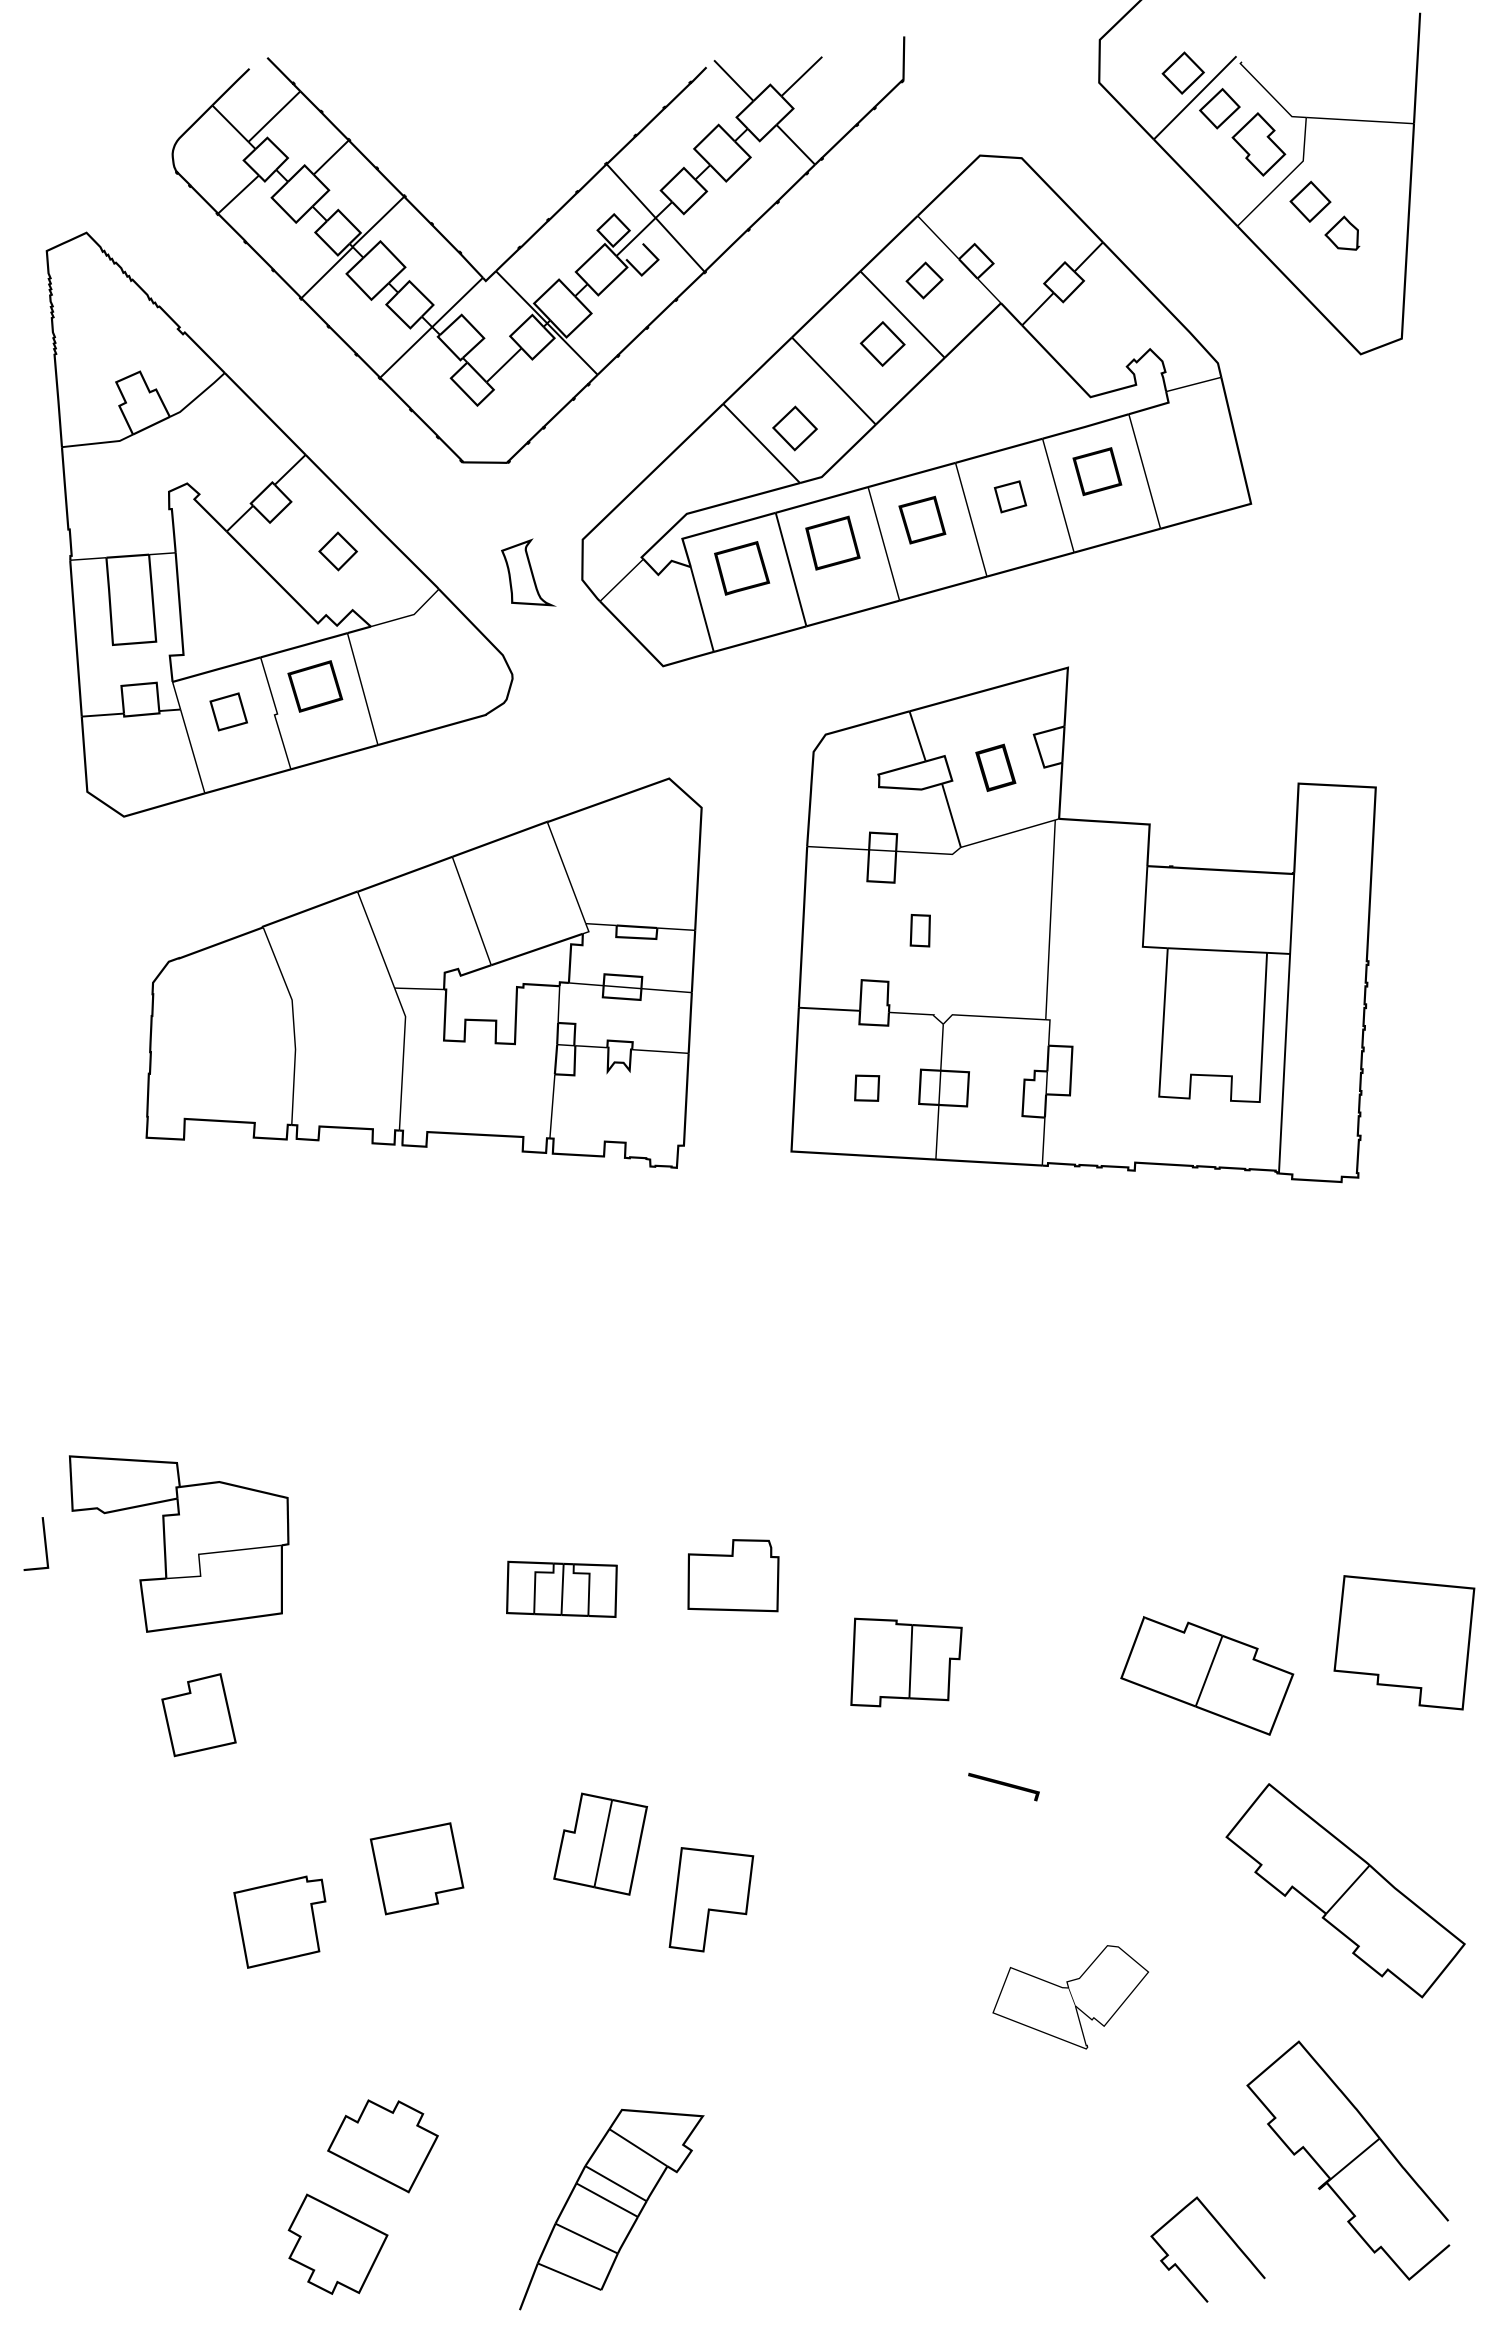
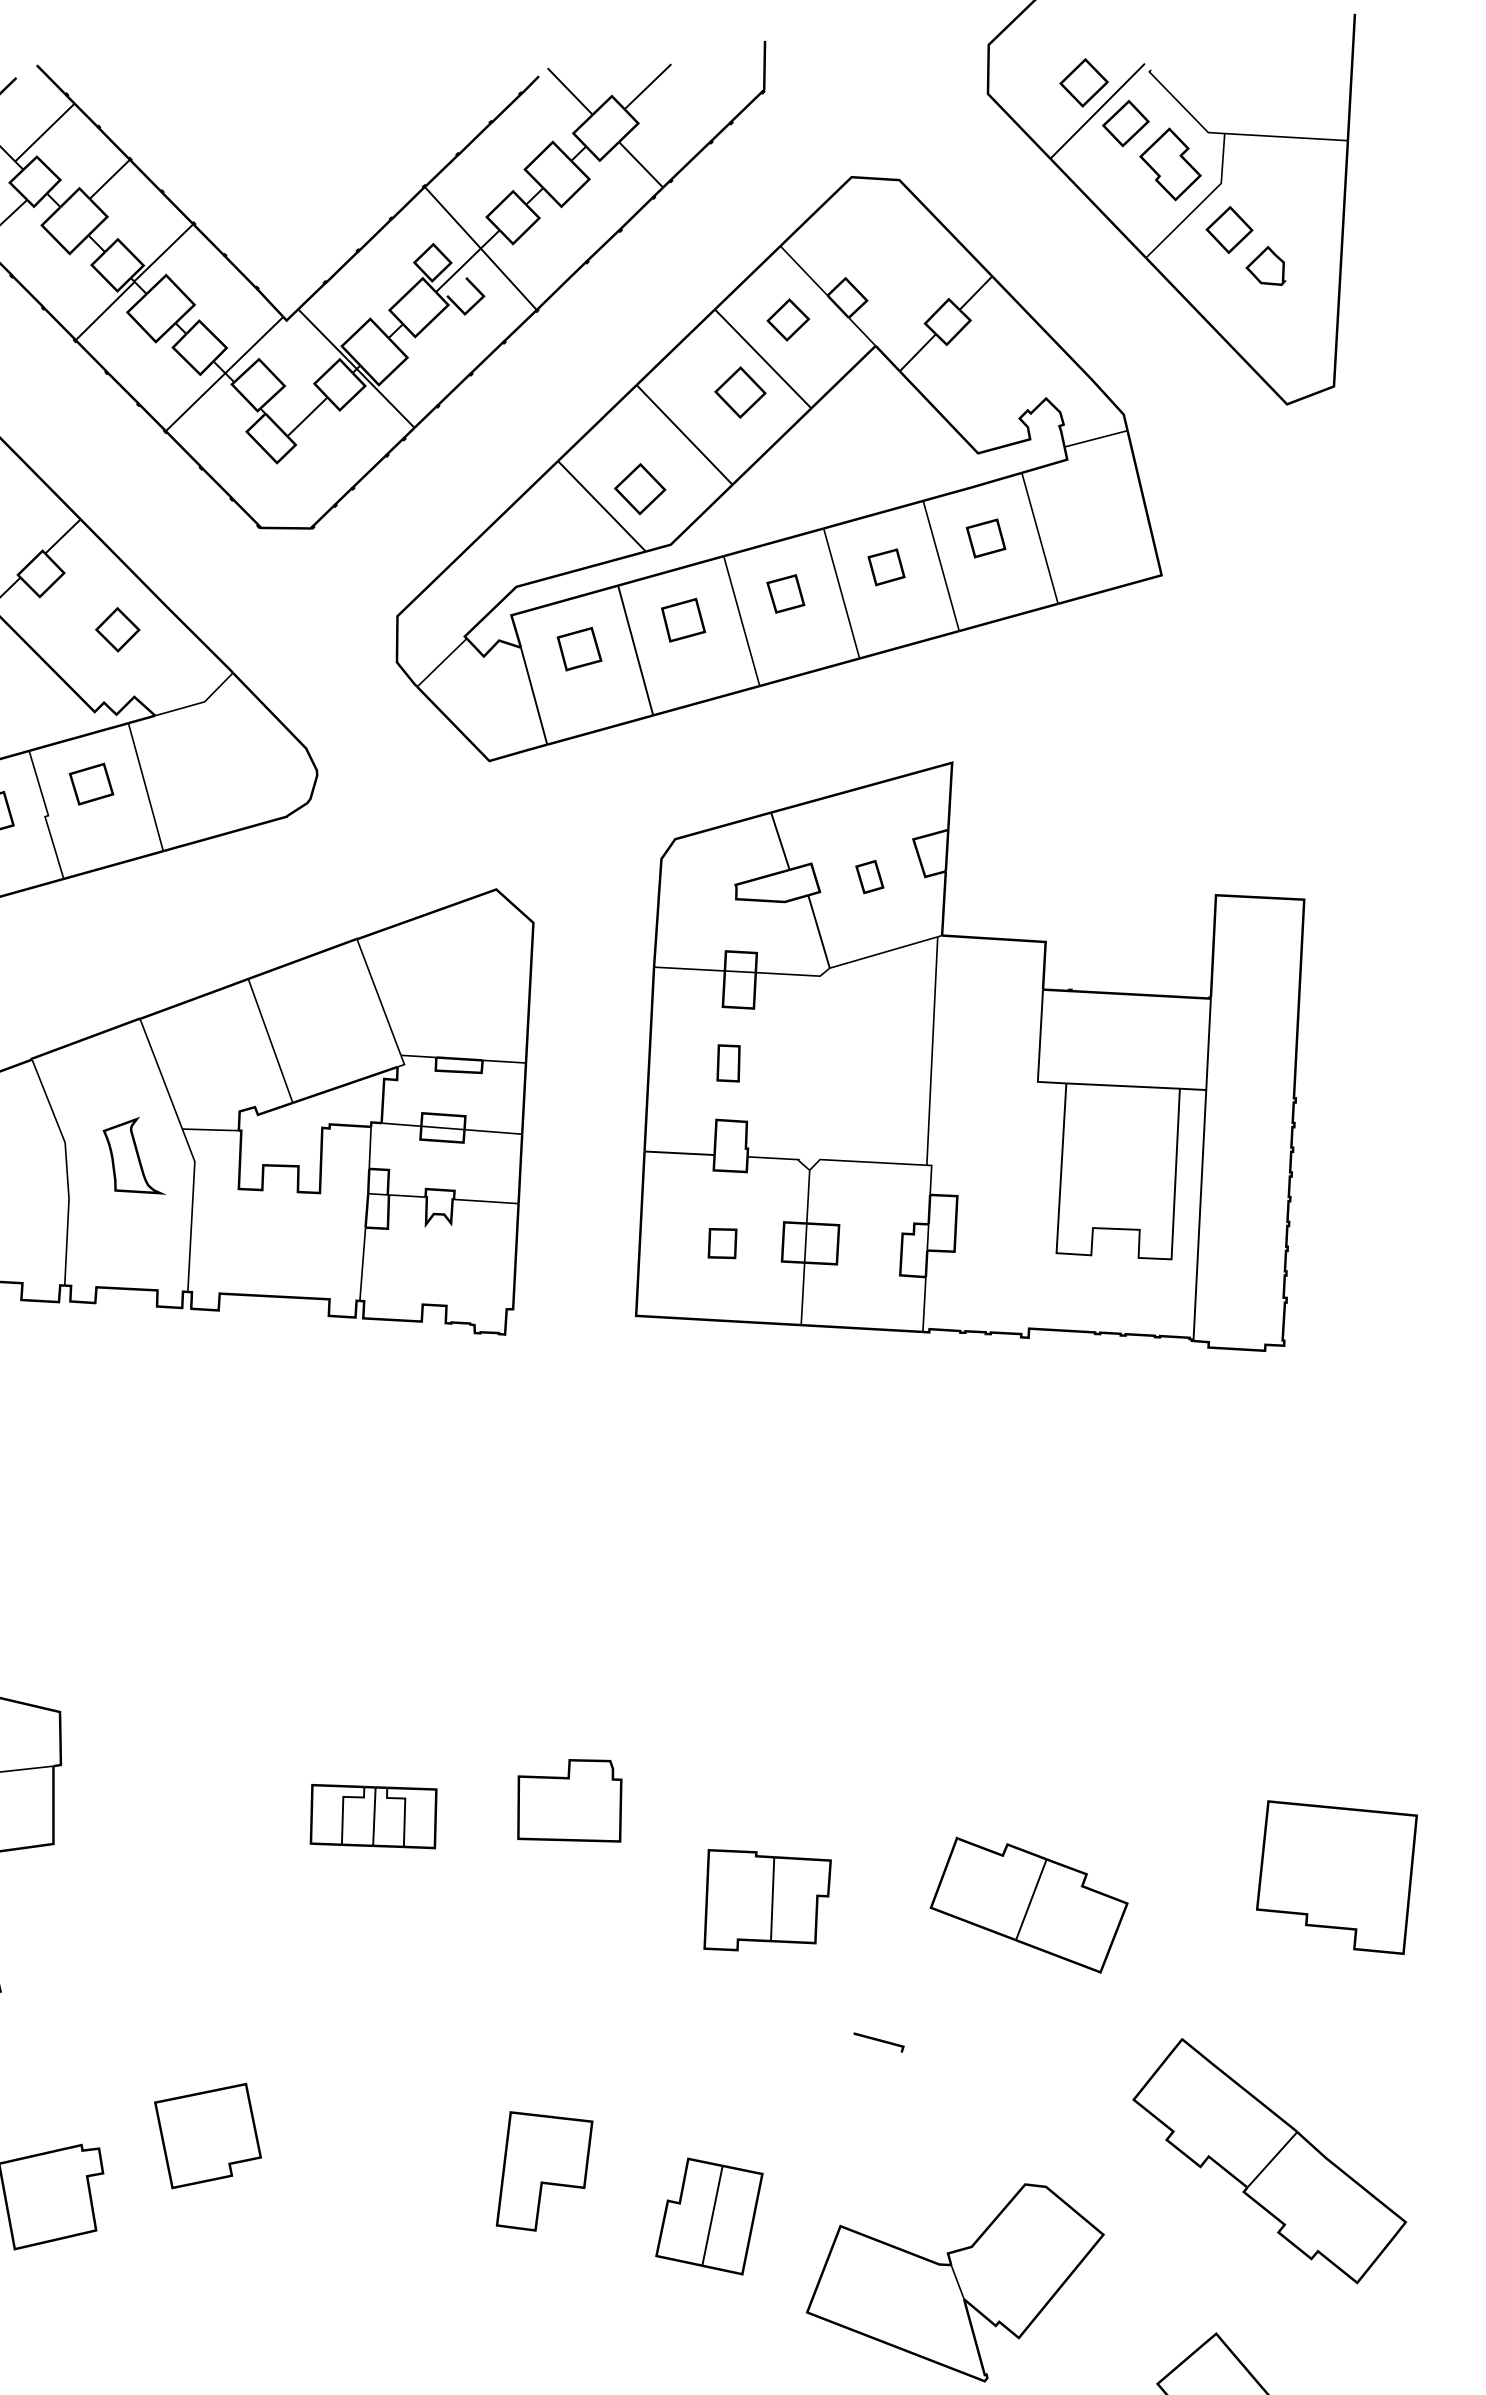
part: (1097, 471) -> (986, 538), size x0.71
part: (922, 519) -> (785, 593), size x0.71
part: (832, 542) -> (683, 619), size x0.71
part: (741, 568) -> (578, 649), size x0.71
part: (528, 572) -> (134, 1155), moved
part: (314, 686) -> (90, 784), size x0.71
part: (995, 767) -> (869, 876), size x0.62
part: (919, 930) -> (727, 1063), moved
part: (1207, 1675) -> (1029, 1904), moved
part: (1003, 1786) -> (878, 2041), size x0.62
part: (600, 1843) -> (709, 2215), moved
part: (1070, 1997) -> (955, 2283), size x1.67

